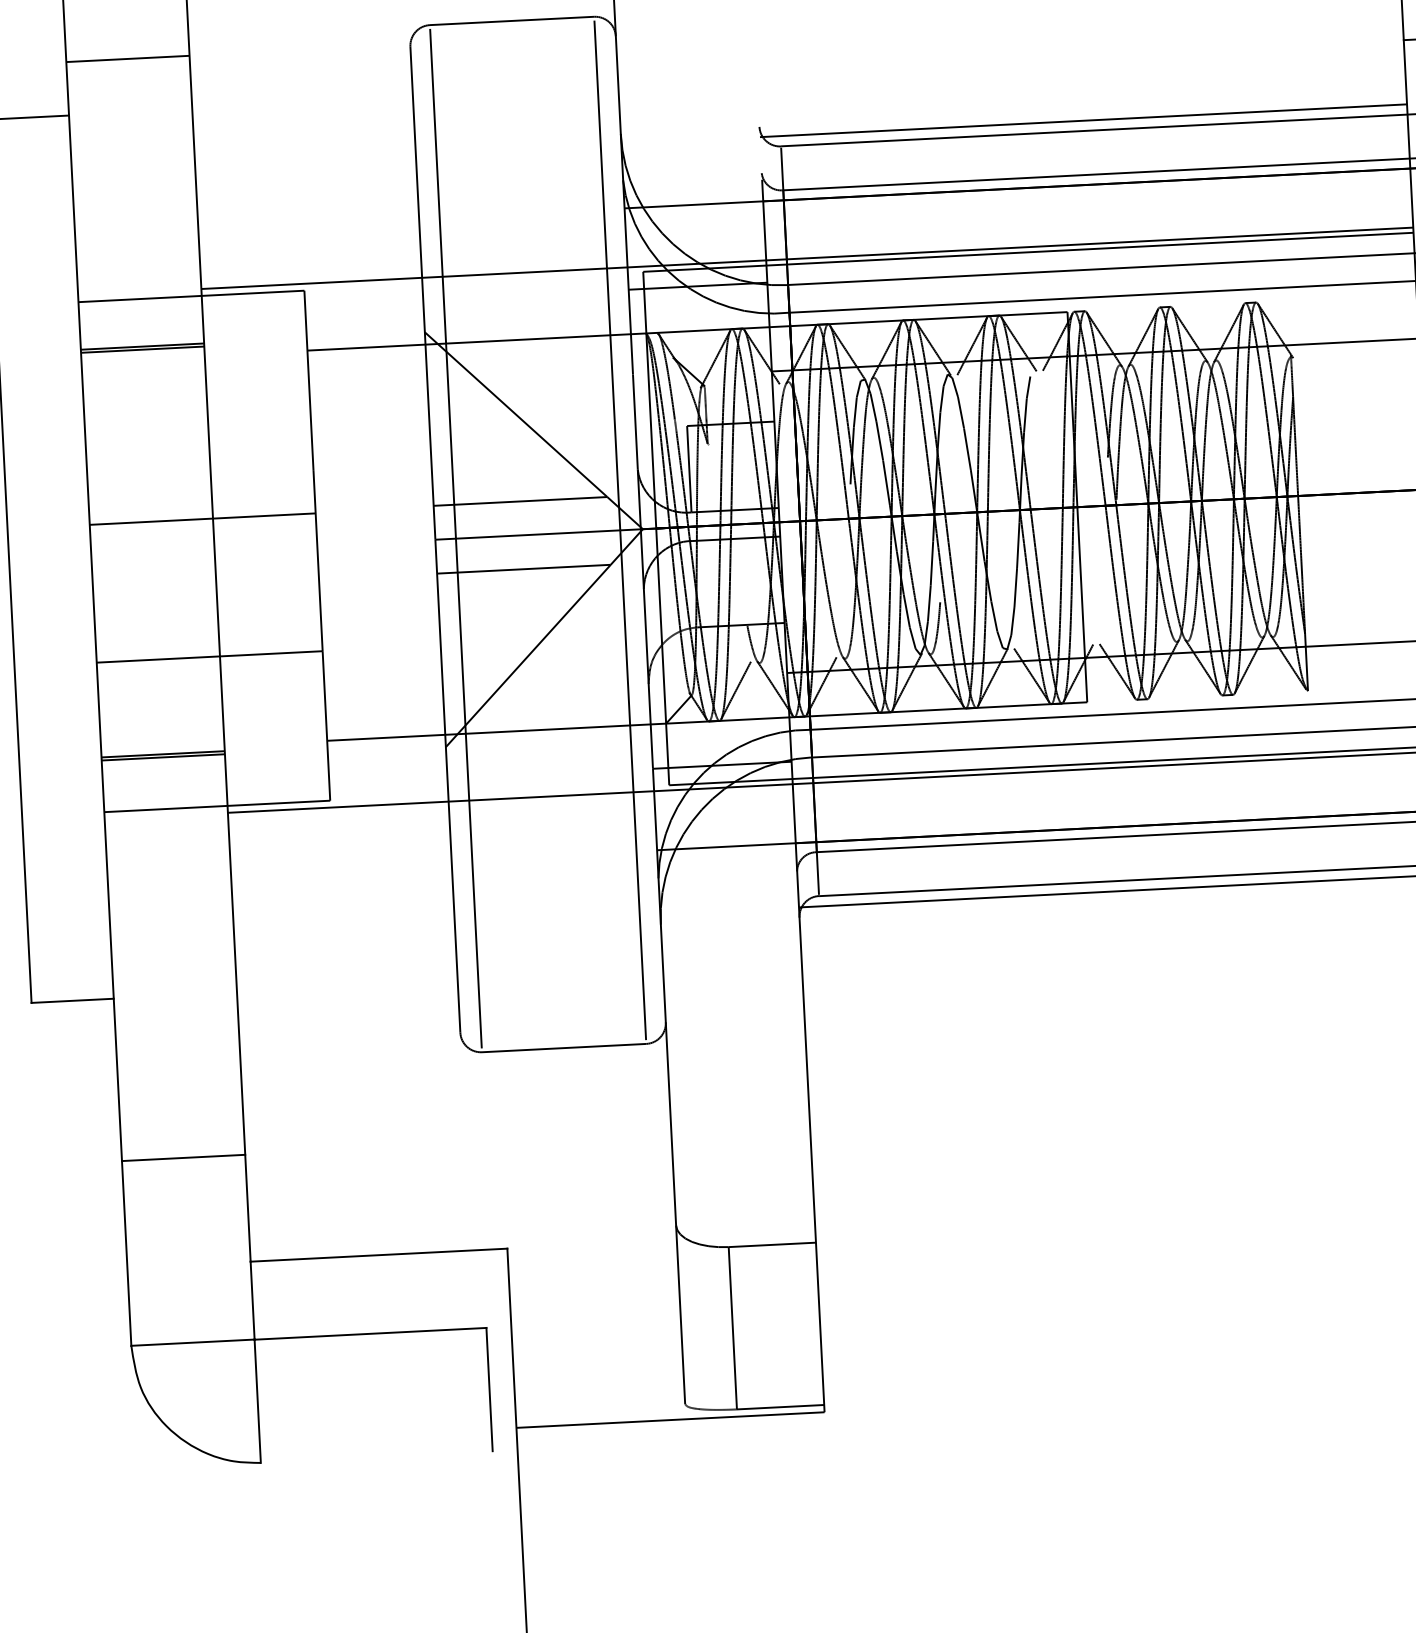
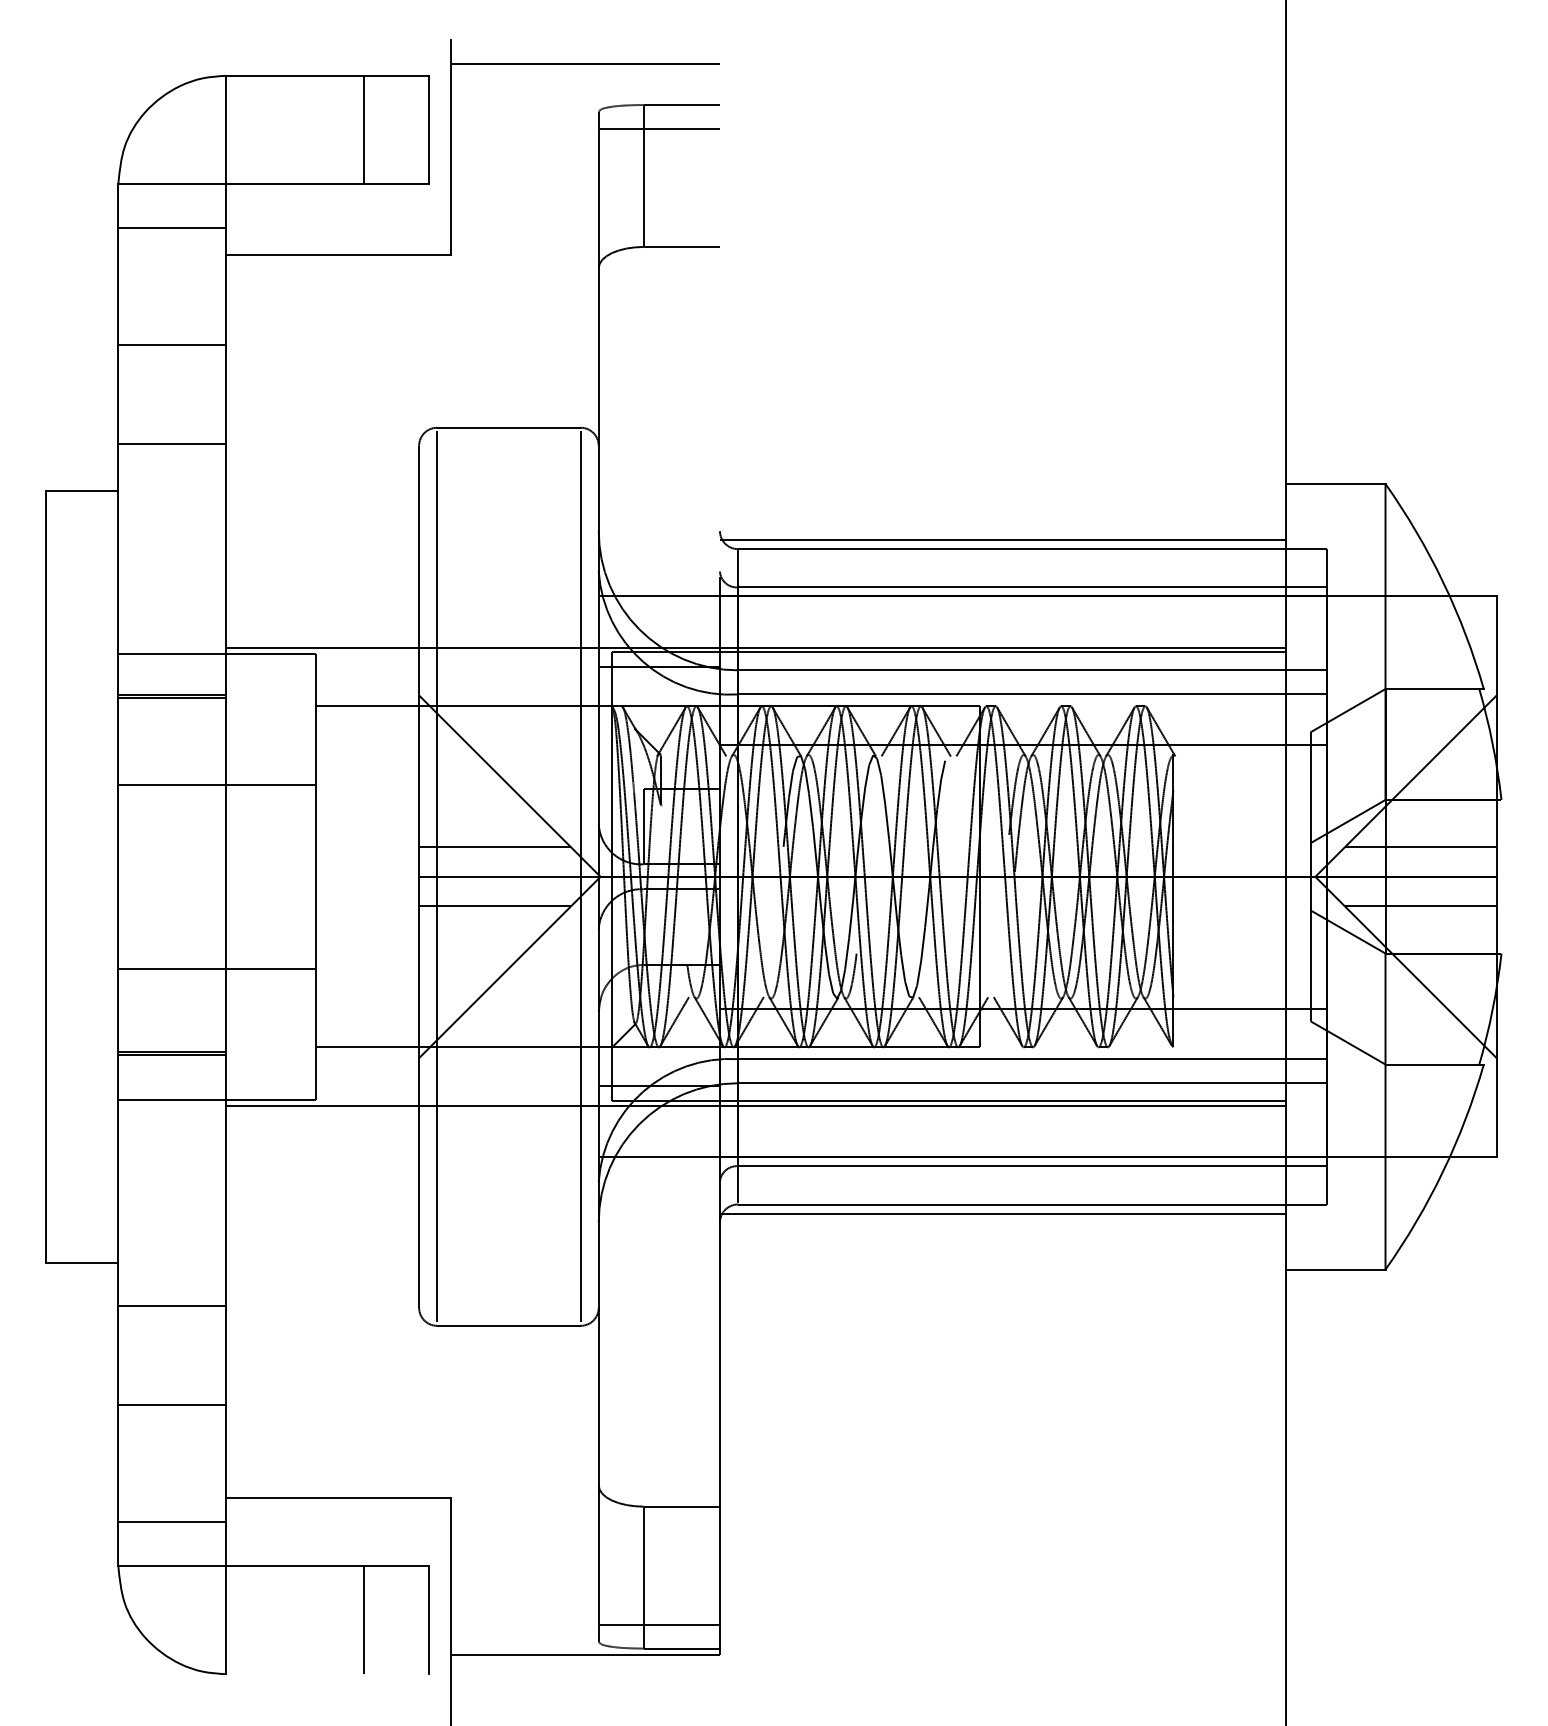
line: (201, 519) -> (216, 784), moved
line: (178, 1045) -> (172, 1306), added
line: (190, 1291) -> (172, 1521), added
line: (752, 1381) -> (658, 1624), added
line: (416, 1393) -> (364, 1620), added

